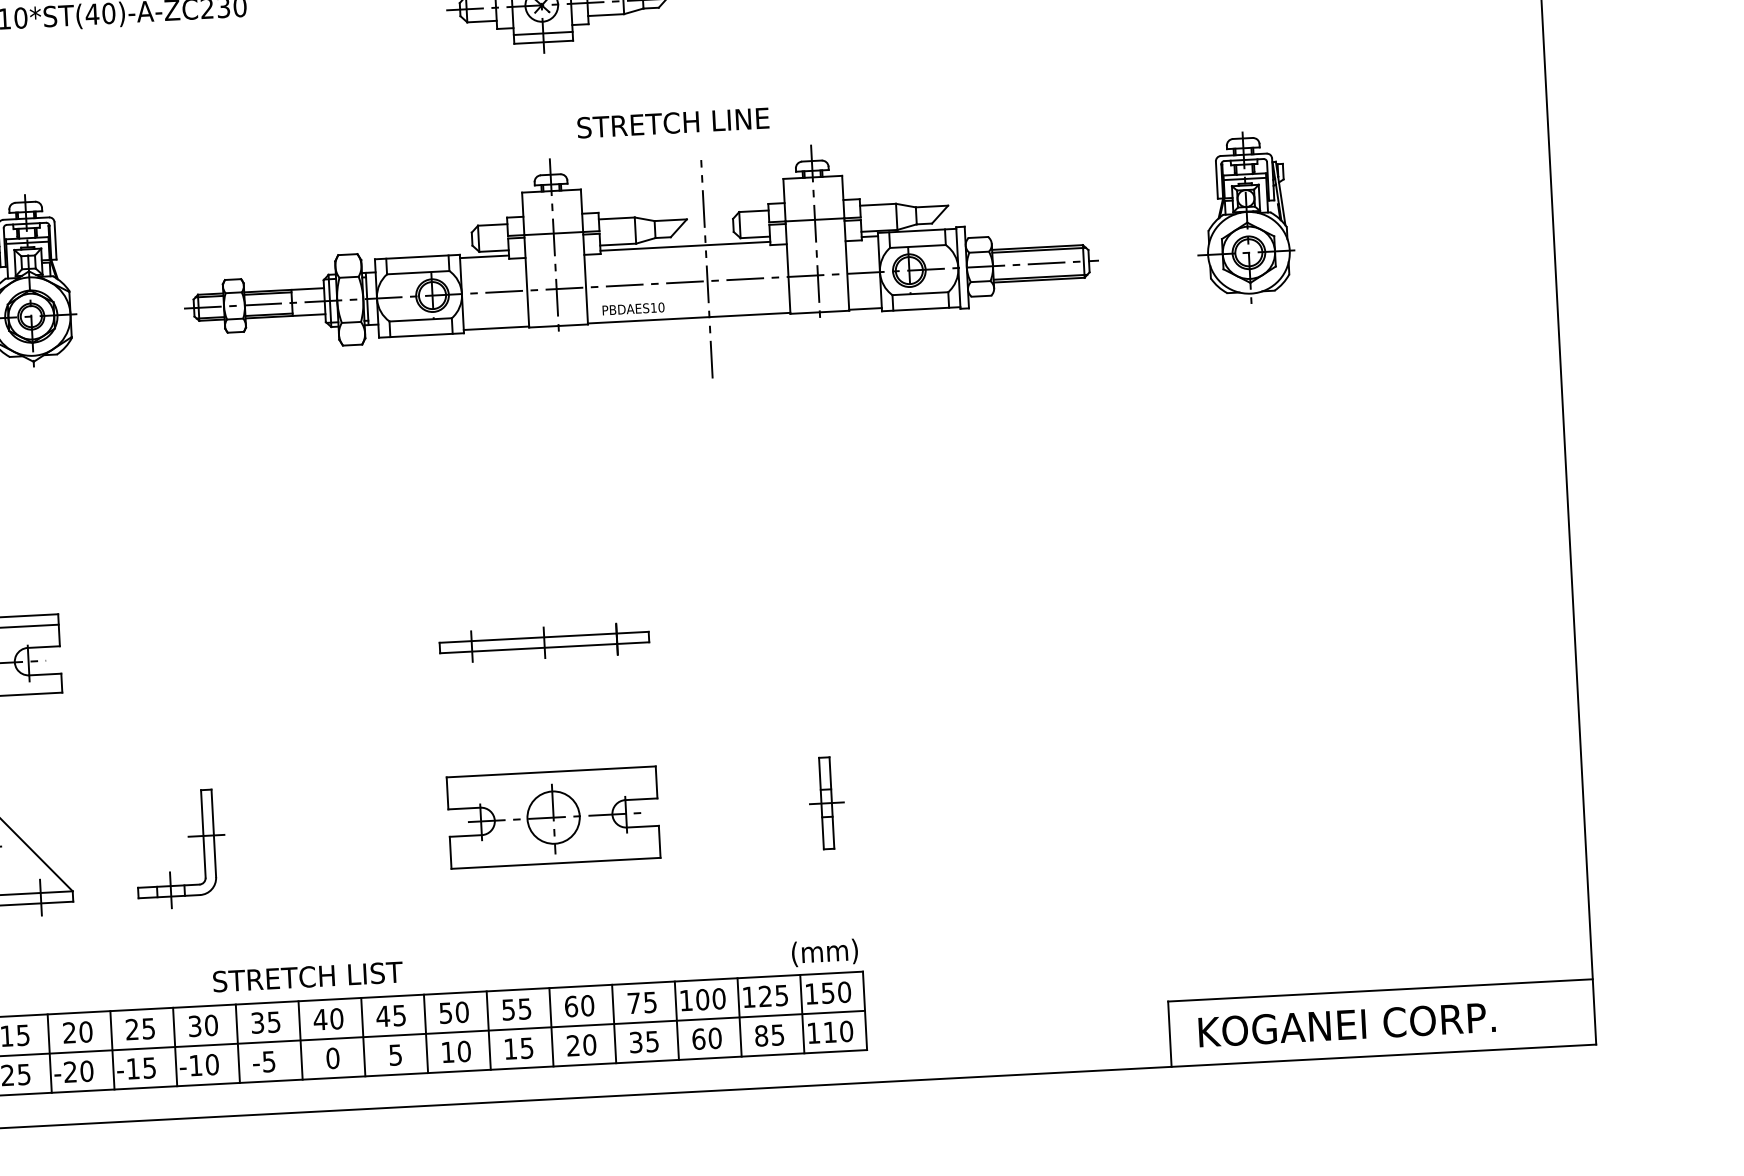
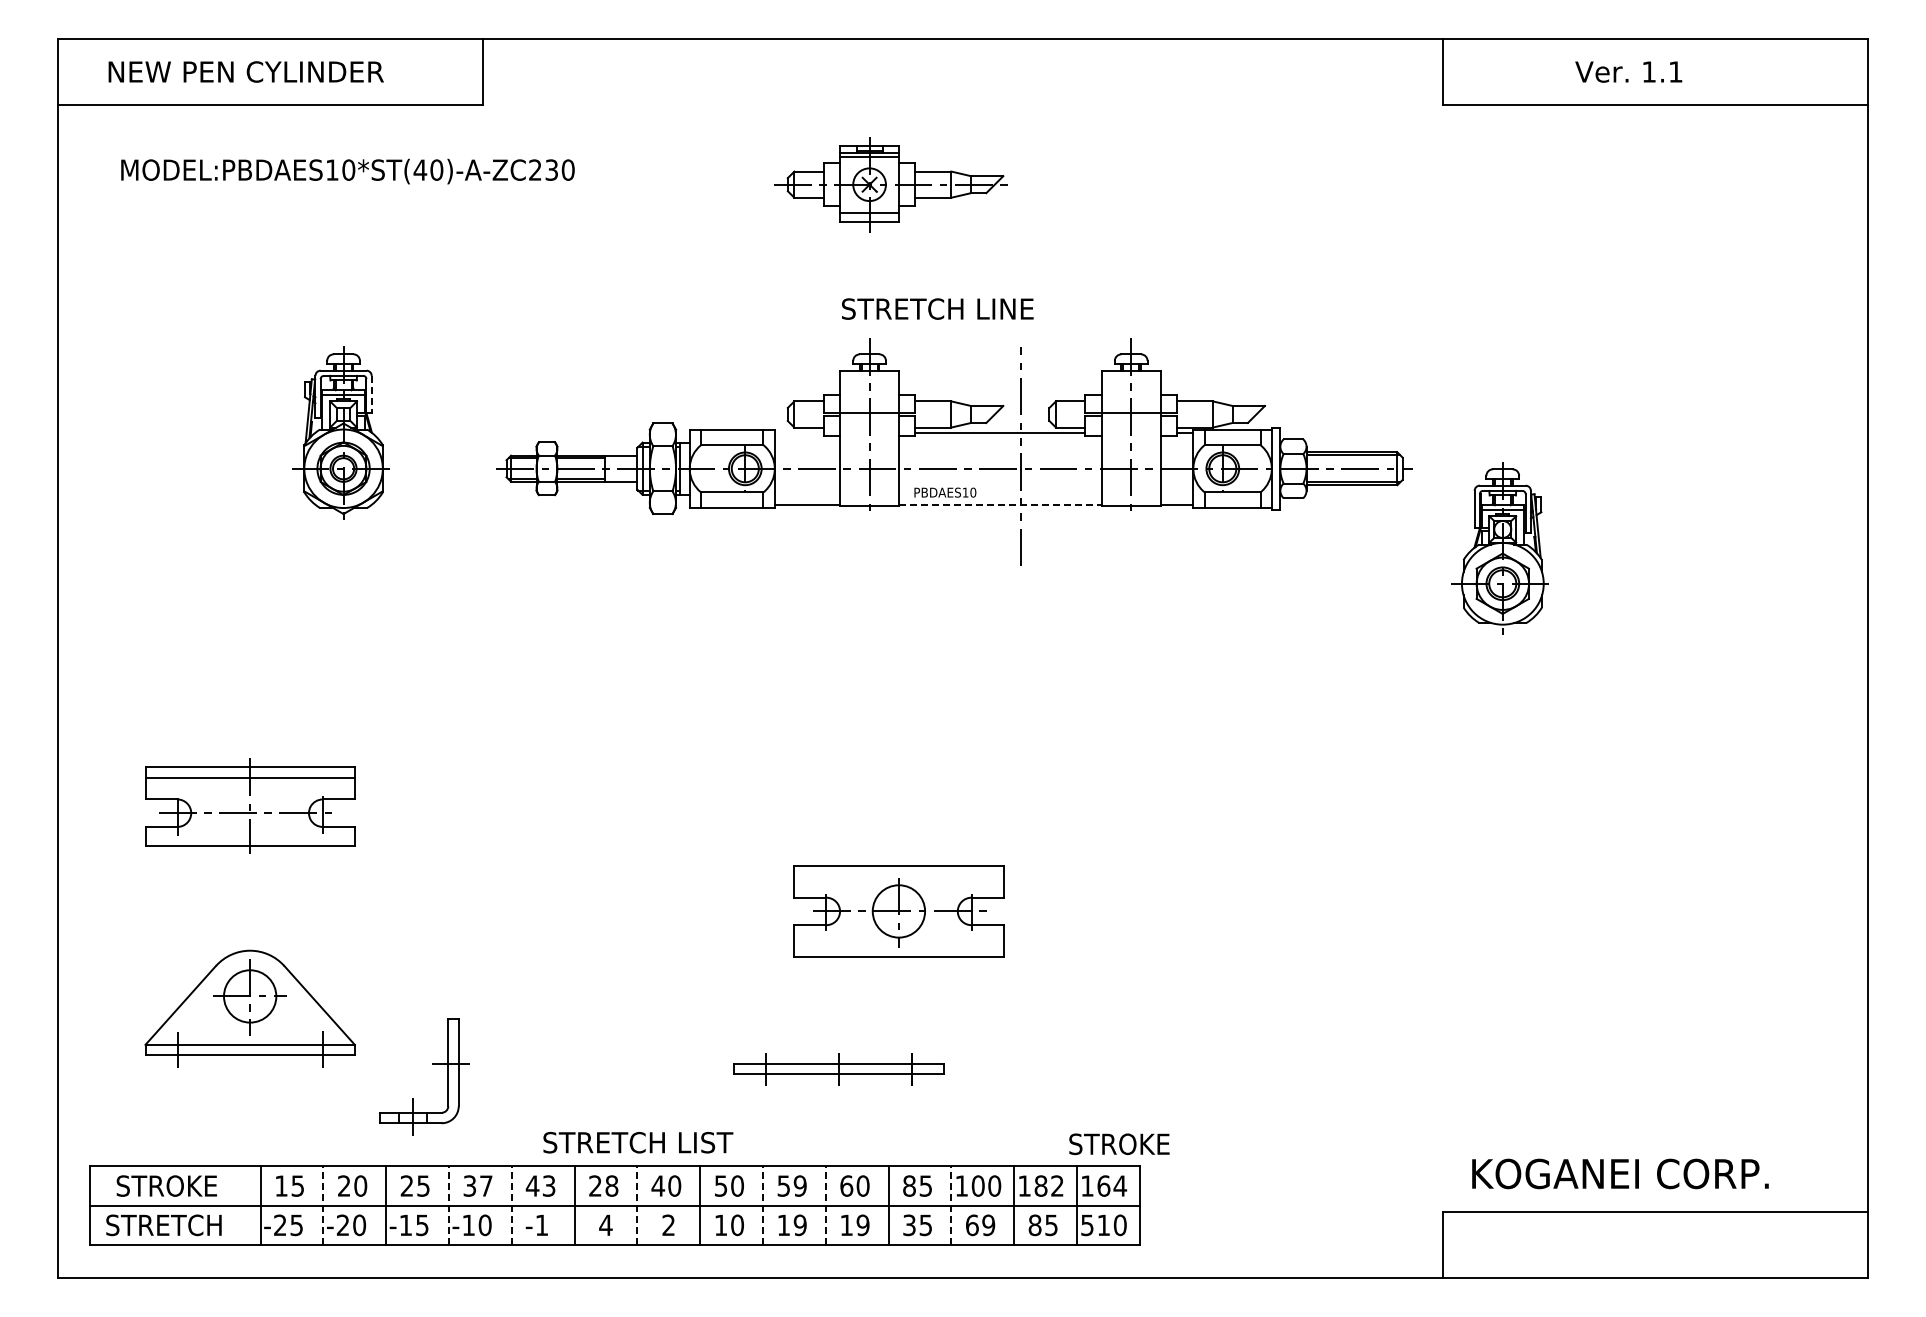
text: (672, 122) -> (937, 308), moved
part: (1243, 217) -> (1499, 548), moved
line: (55, 240) -> (371, 394), solid -> dashed
line: (483, 256) -> (798, 432), removed
line: (689, 317) -> (1000, 504), solid -> dashed
part: (544, 642) -> (838, 1069), moved
part: (826, 803) -> (1112, 996), removed
part: (553, 817) -> (898, 911), moved
part: (187, 836) -> (432, 1064), moved
text: (841, 951) -> (1119, 1145), (mm) -> STROKE
text: (308, 976) -> (638, 1142), moved
text: (836, 992) -> (1112, 1185), 150 -> 164
text: (772, 995) -> (1048, 1185), 125 -> 182
text: (633, 1002) -> (909, 1185), 75 -> 85
text: (524, 1008) -> (799, 1185), 55 -> 59
text: (399, 1015) -> (674, 1185), 45 -> 40
text: (328, 1018) -> (603, 1185), 40 -> 28
line: (676, 1020) -> (951, 1205), solid -> dashed
text: (265, 1022) -> (540, 1185), 35 -> 43
text: (210, 1024) -> (485, 1185), 30 -> 37
text: (1347, 1024) -> (1620, 1173), moved
line: (551, 1027) -> (825, 1205), solid -> dashed
line: (488, 1030) -> (762, 1205), solid -> dashed
text: (813, 1033) -> (1087, 1225), 110 -> 510
line: (363, 1036) -> (637, 1205), solid -> dashed
text: (714, 1038) -> (988, 1225), 60 -> 69
line: (237, 1043) -> (511, 1205), solid -> dashed
text: (581, 1045) -> (854, 1225), 20 -> 19
line: (174, 1046) -> (448, 1205), solid -> dashed
text: (526, 1047) -> (799, 1224), 15 -> 19
line: (49, 1053) -> (323, 1205), solid -> dashed
text: (395, 1055) -> (668, 1225), 5 -> 2
text: (332, 1058) -> (605, 1225), 0 -> 4
text: (268, 1061) -> (541, 1225), -5 -> -1

